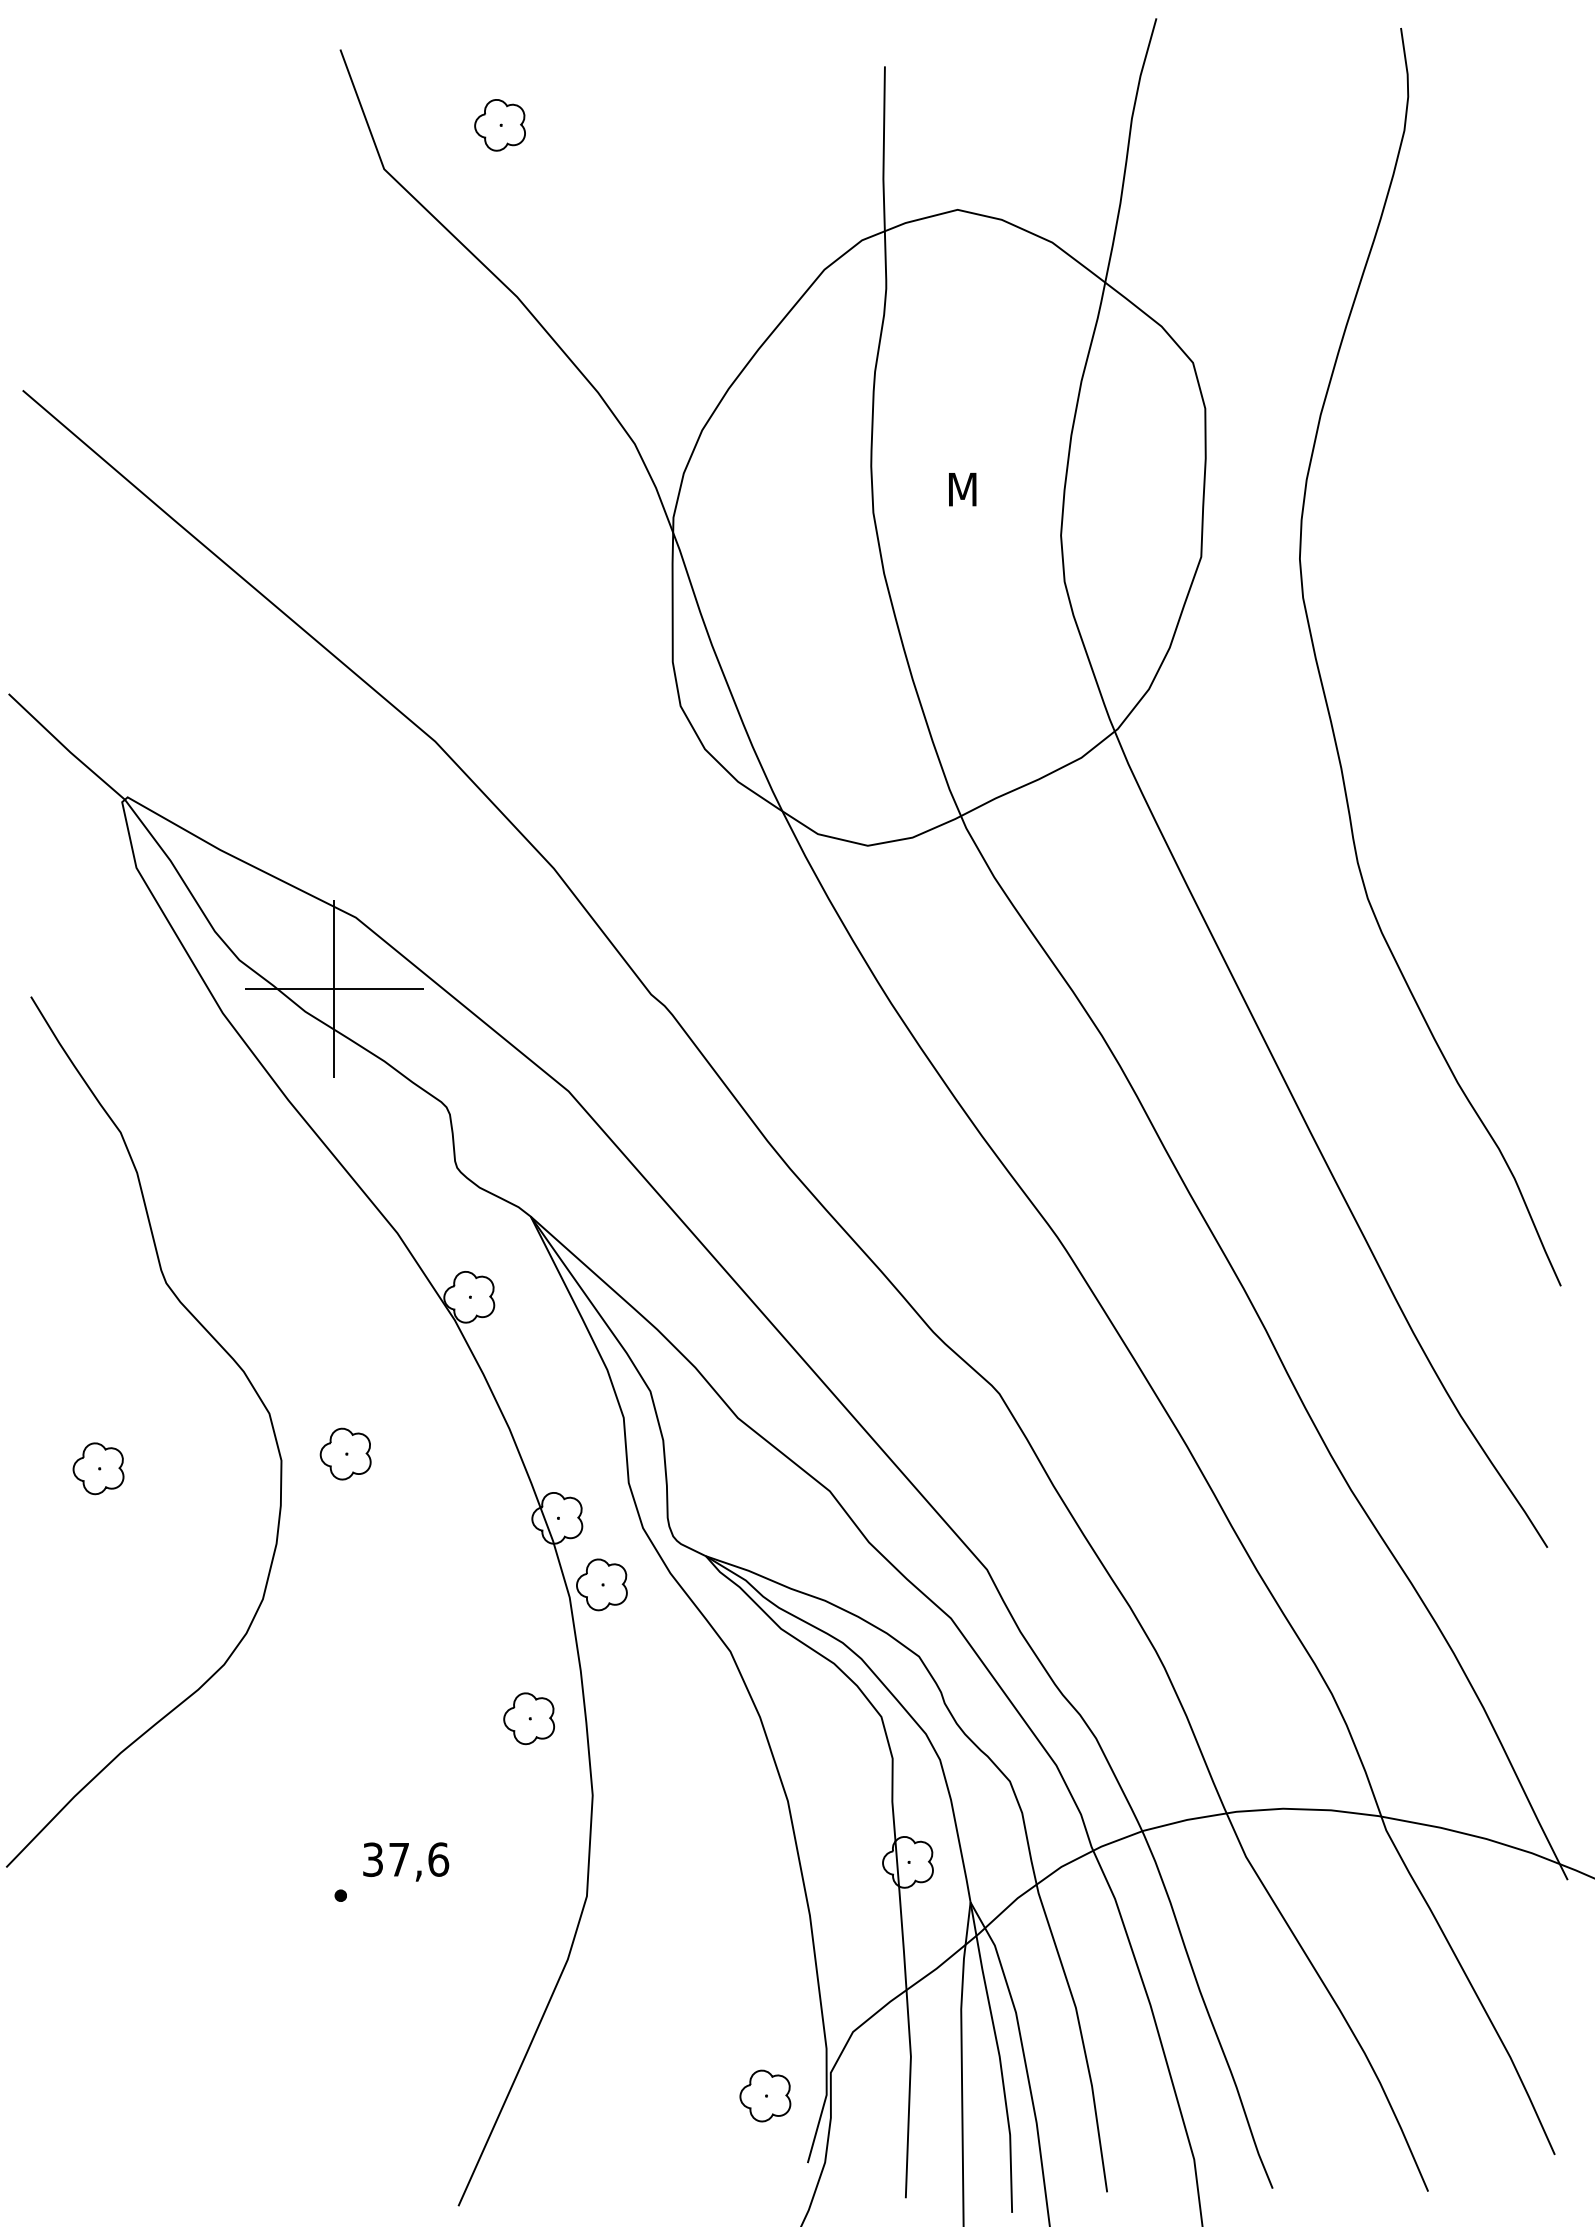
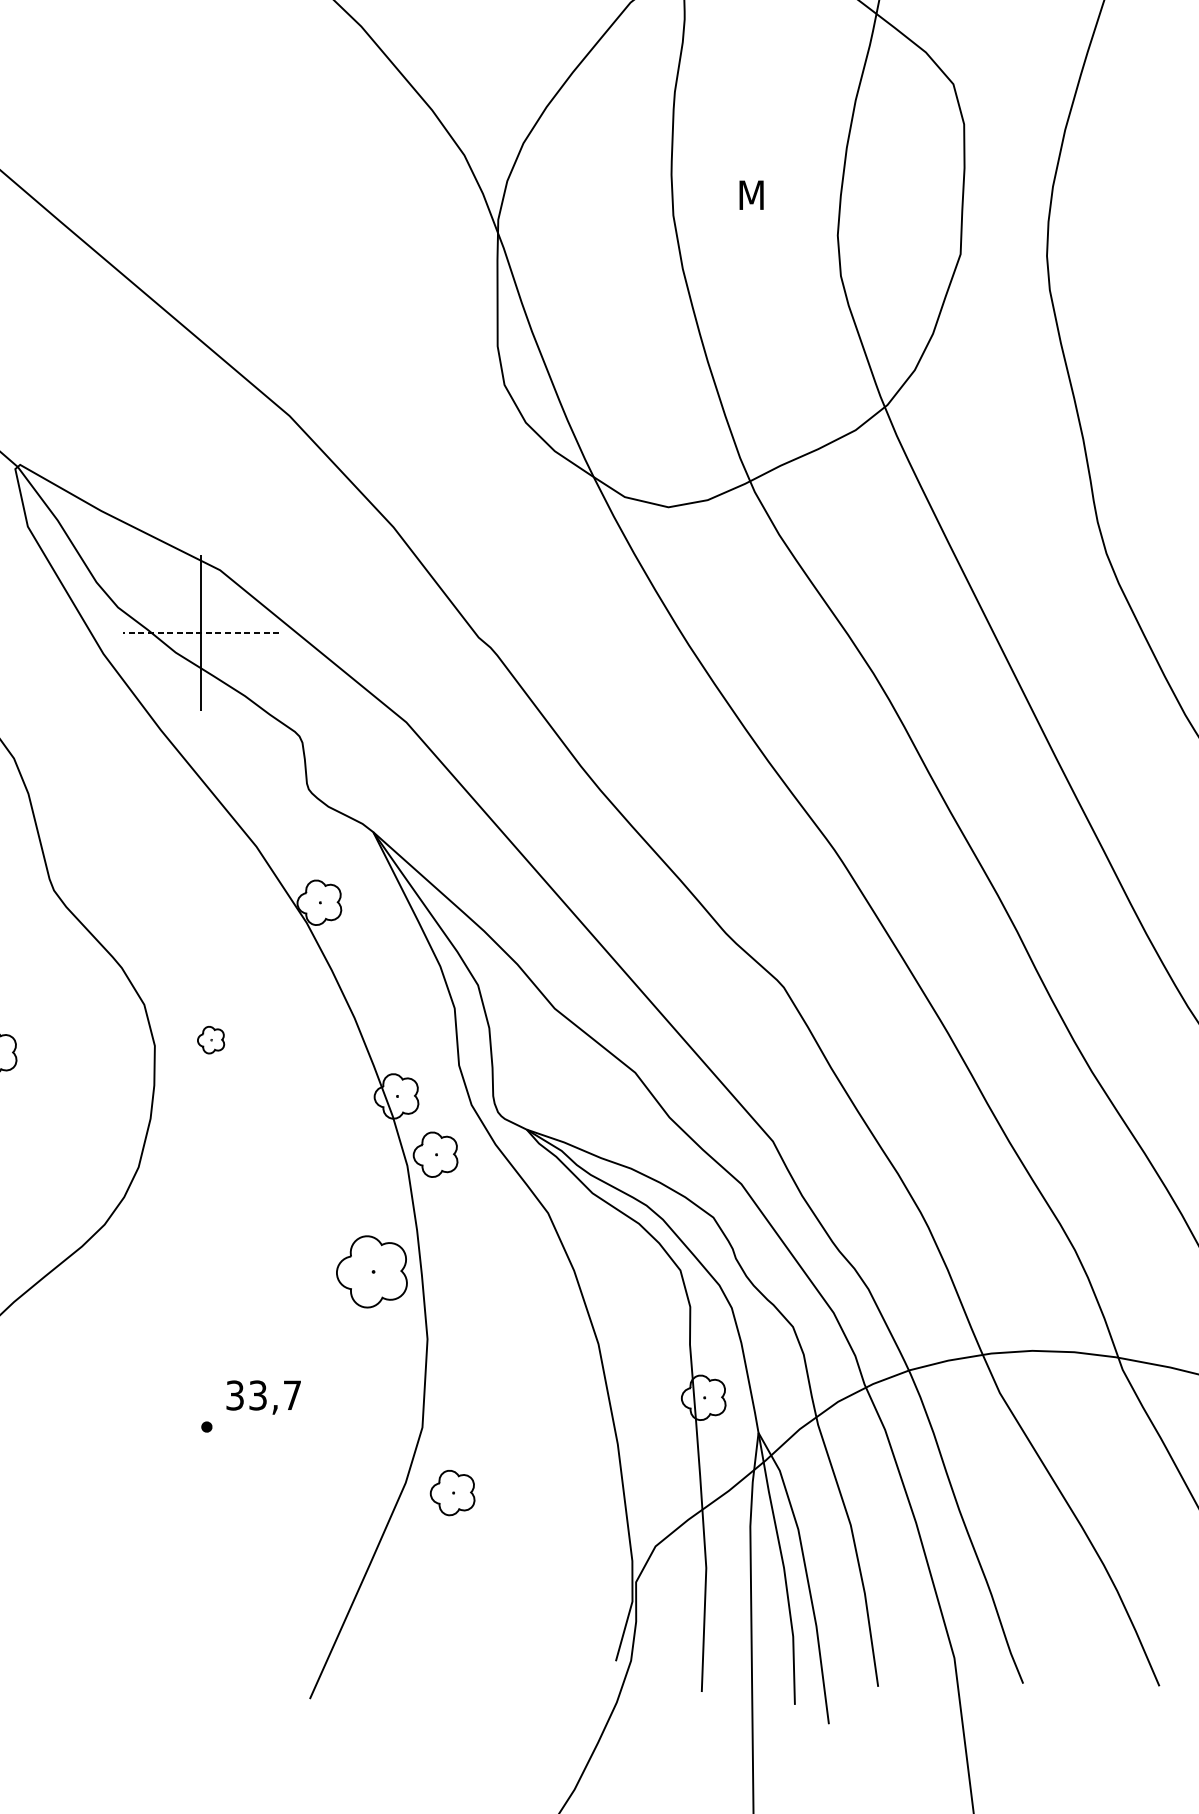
line: (333, 989) -> (200, 633), solid -> dashed
part: (345, 1453) -> (210, 1039), size x0.6
part: (528, 1718) -> (371, 1271), size x1.6
text: (419, 1859) -> (275, 1395), 37,6 -> 33,7
part: (765, 2095) -> (452, 1492), moved

